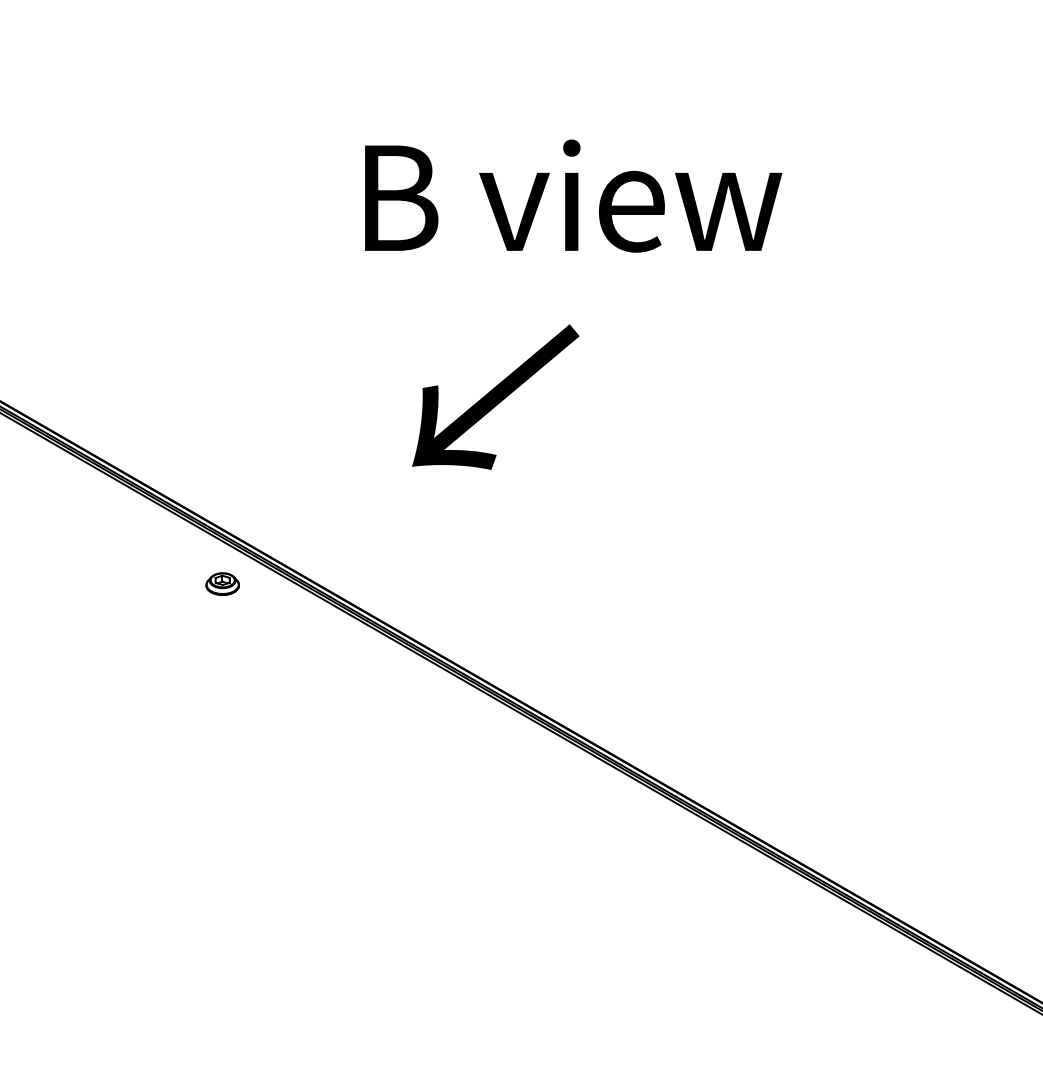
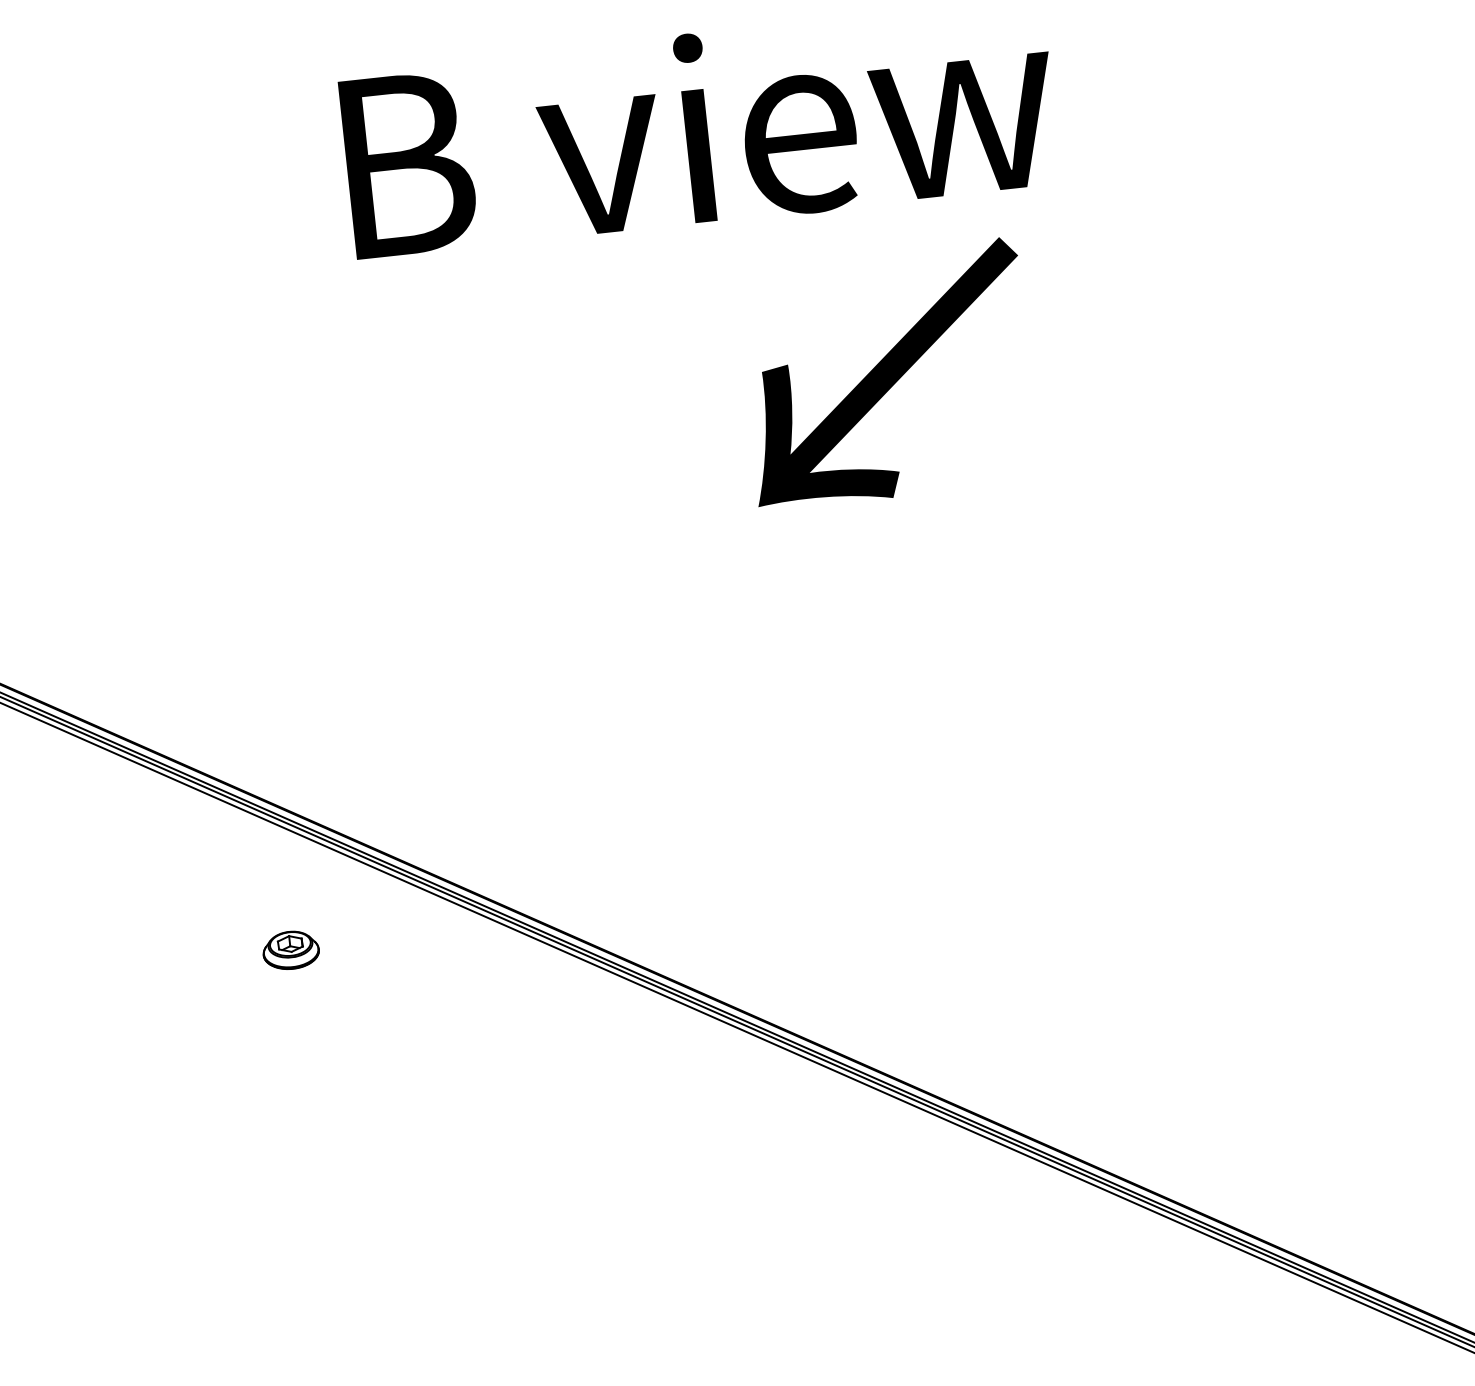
text: (495, 396) -> (886, 372), moved
part: (222, 583) -> (290, 949), moved

